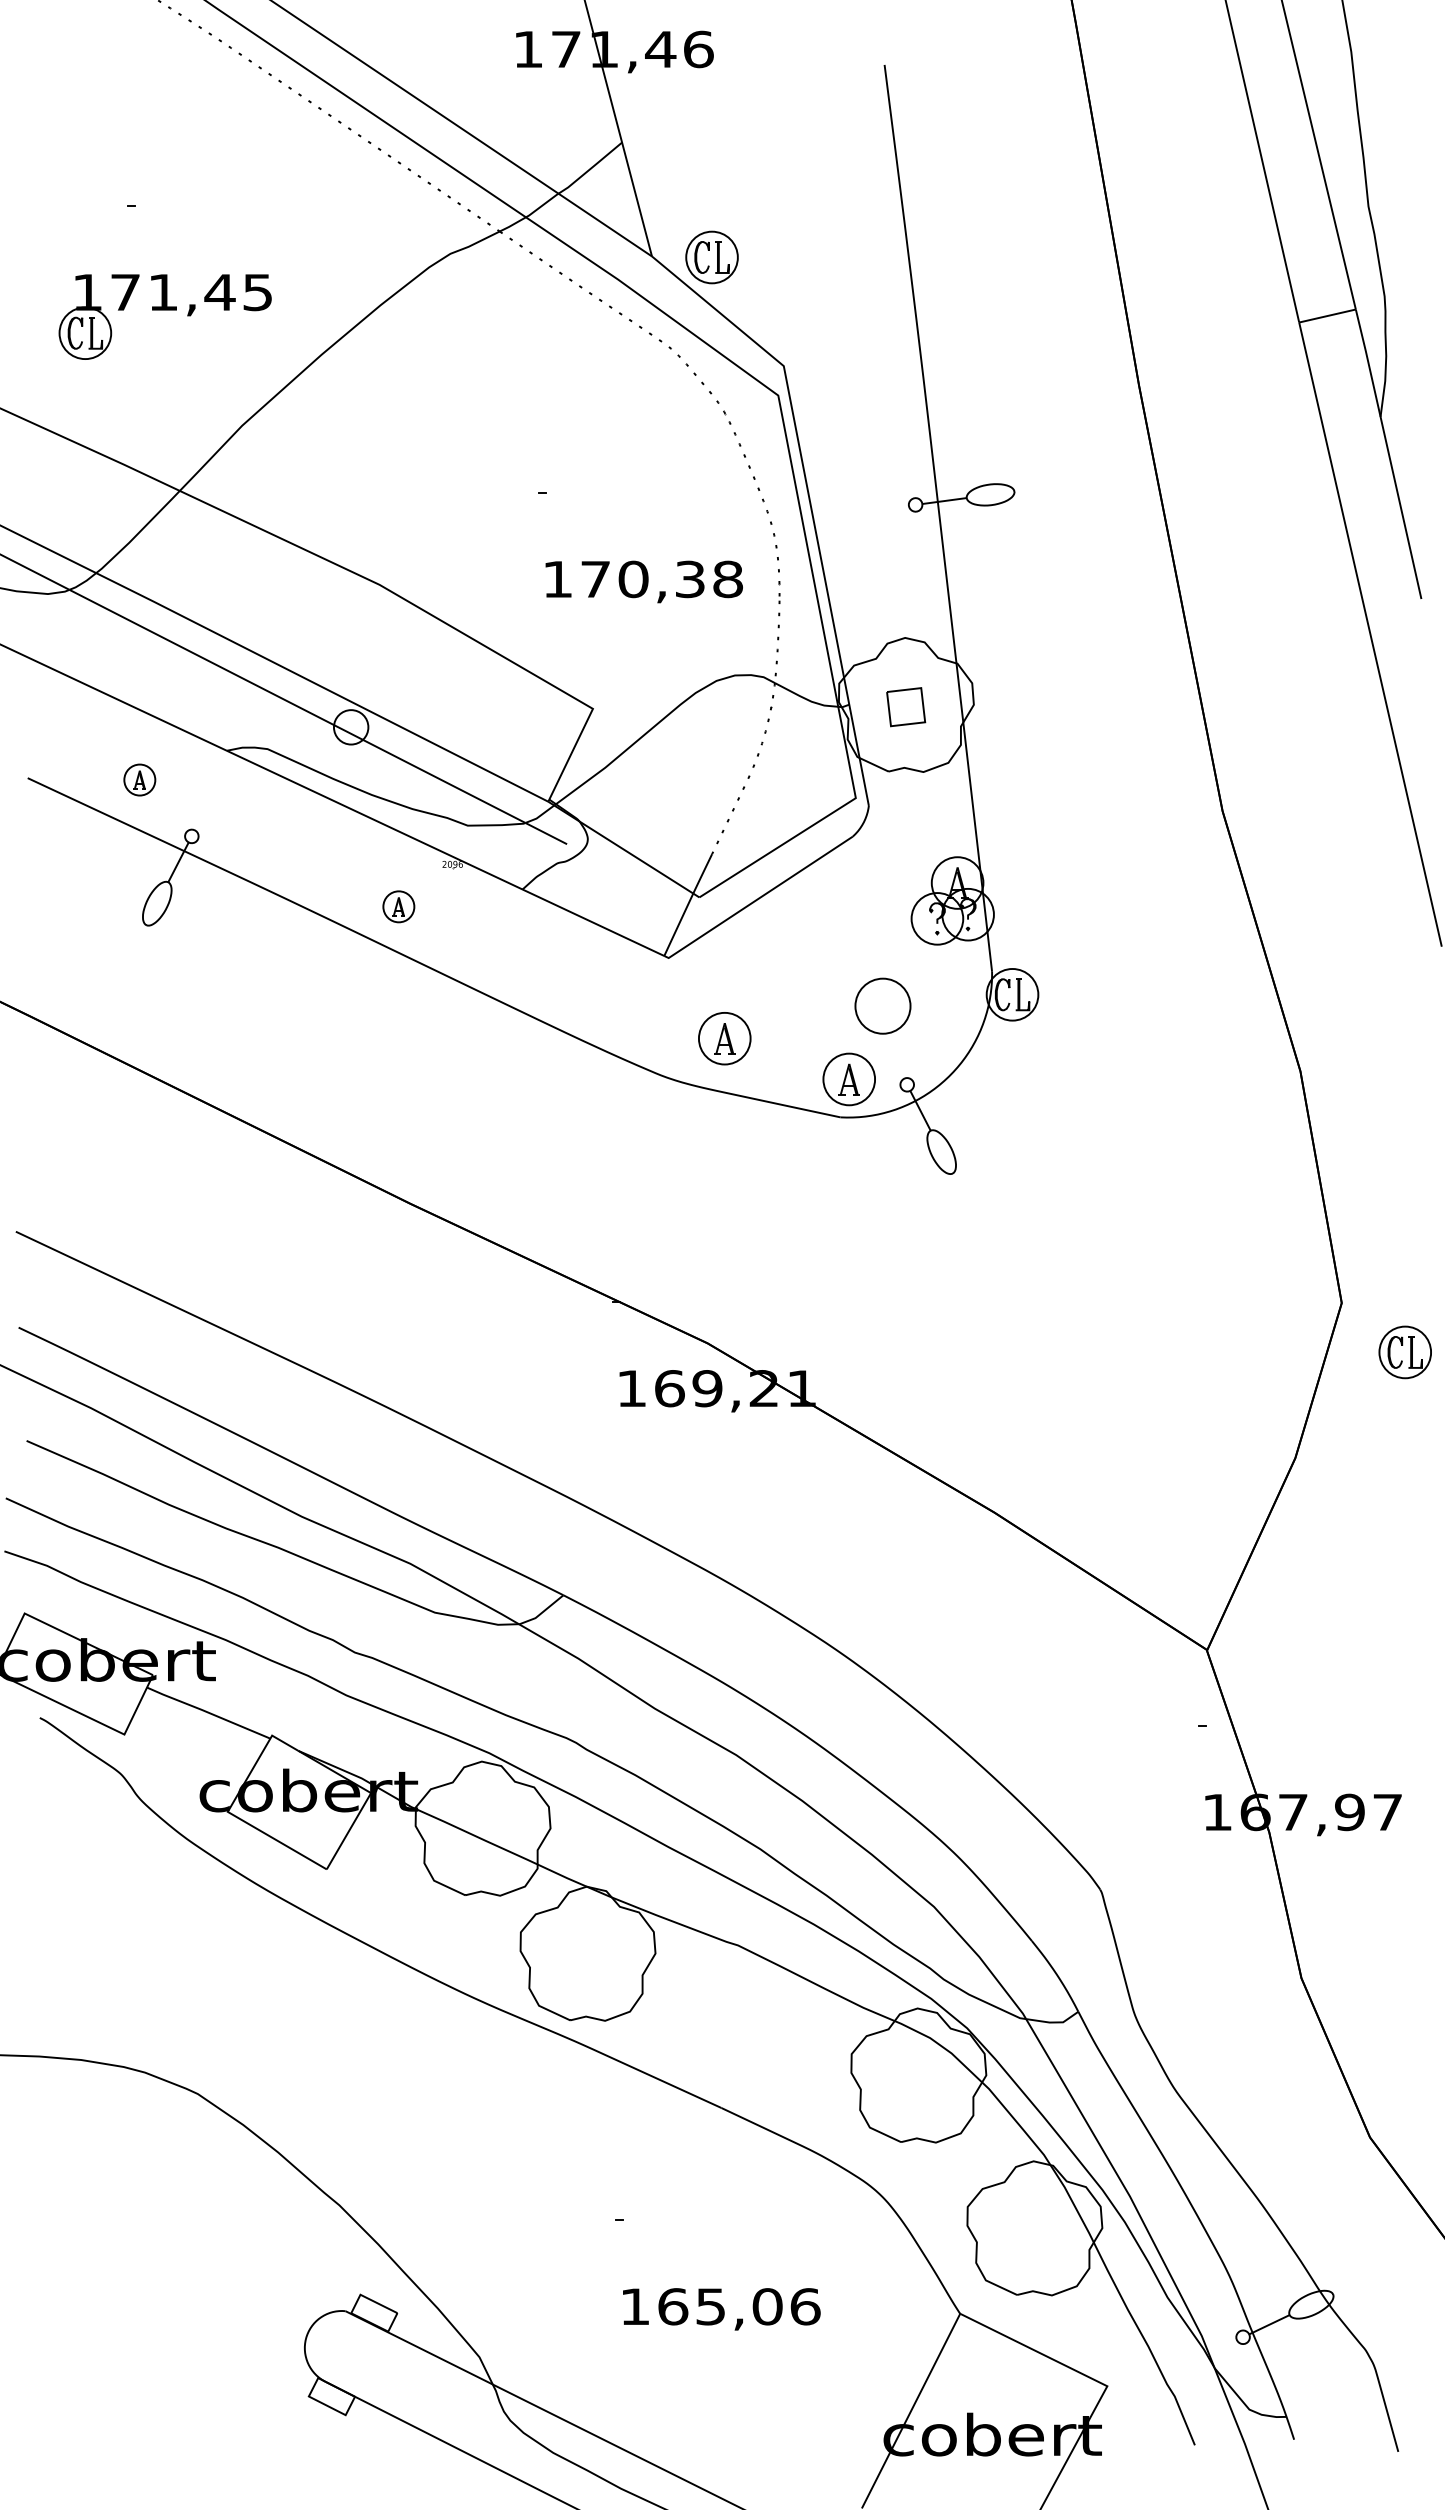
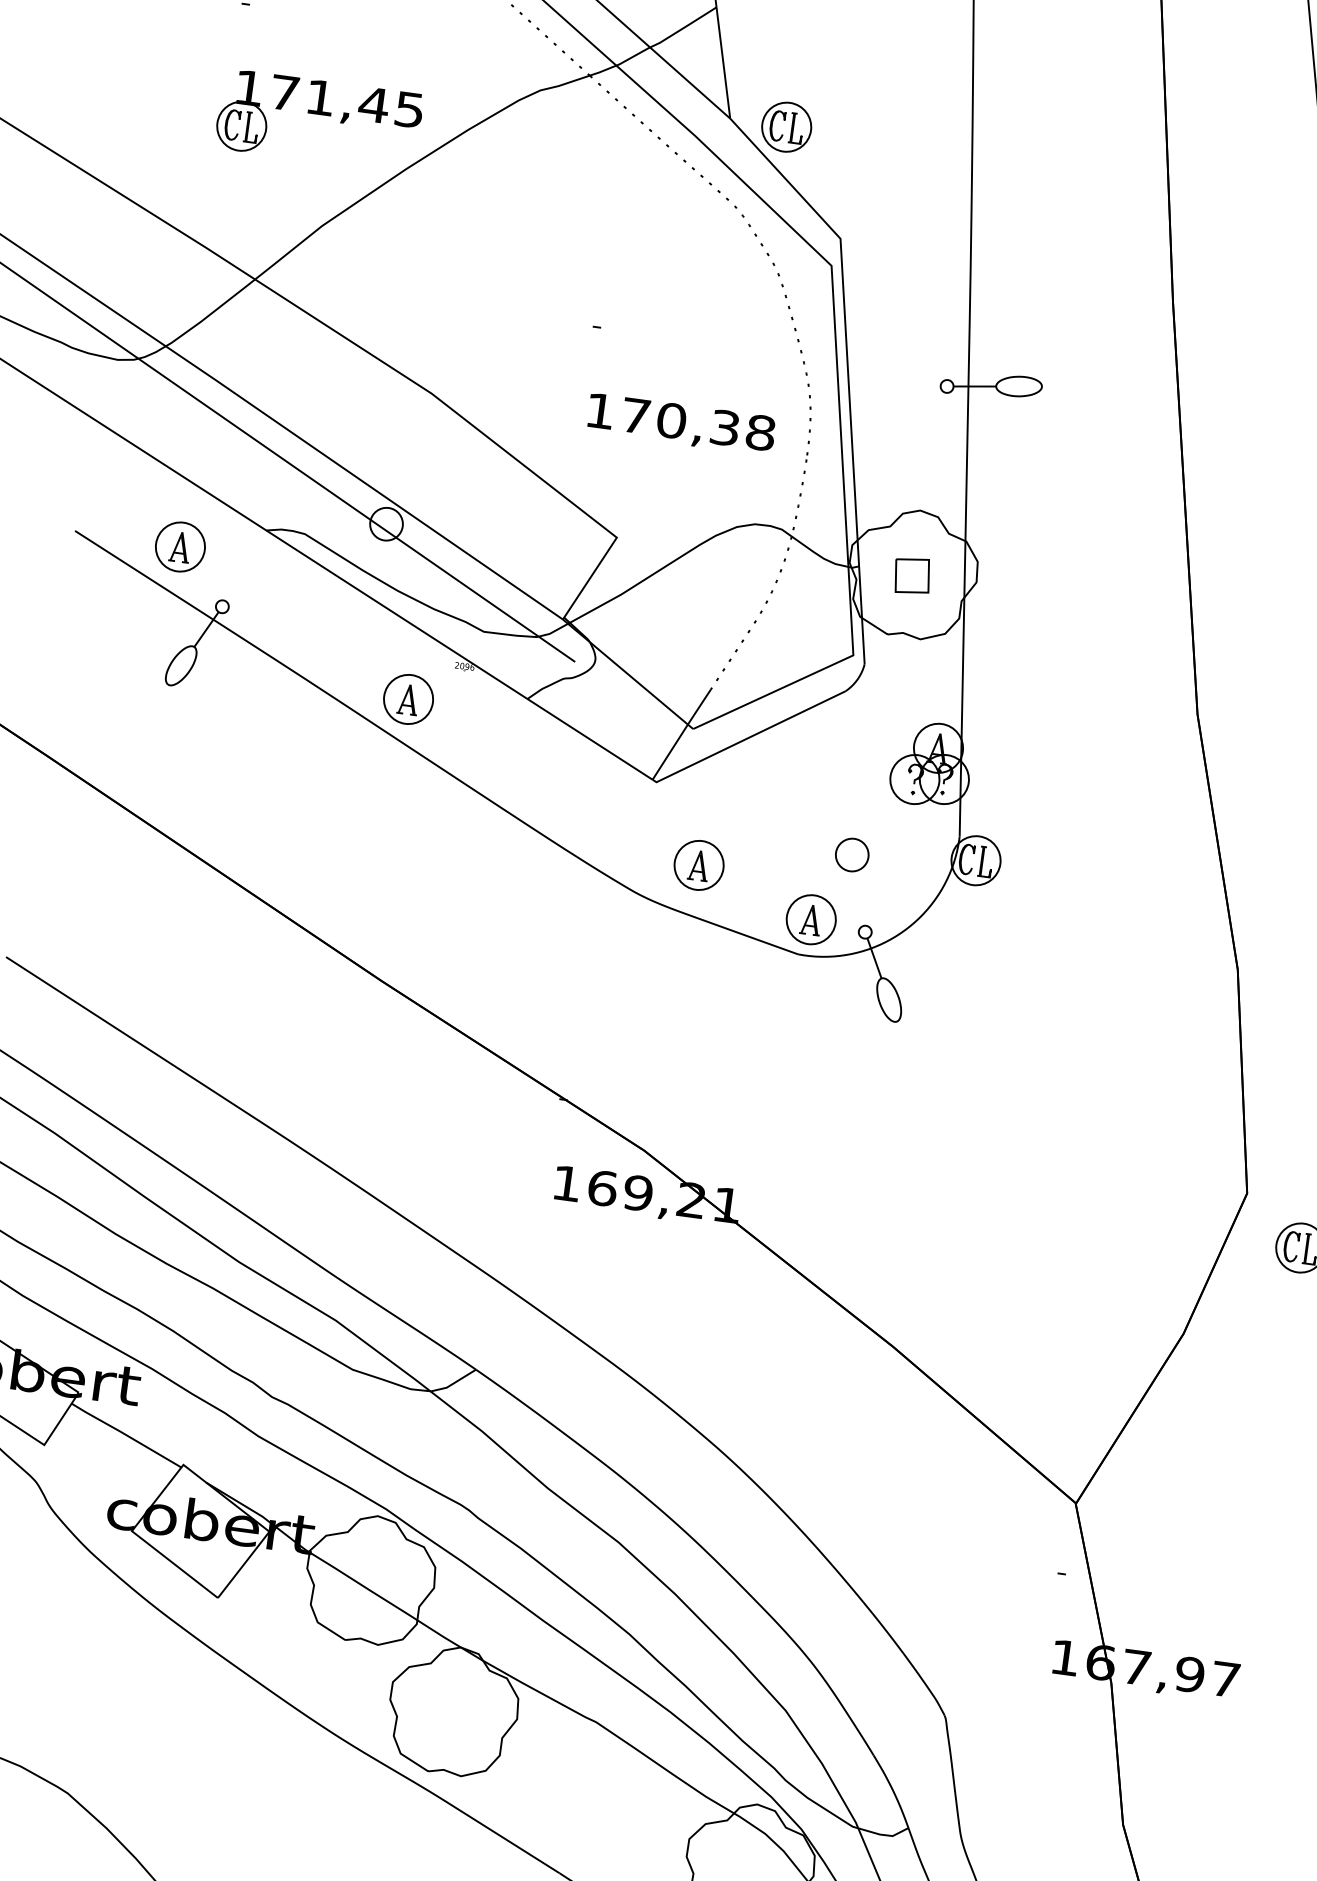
part: (164, 316) -> (318, 120), moved
part: (139, 779) -> (180, 546), size x1.67
part: (398, 906) -> (408, 699), size x1.67
part: (882, 1006) -> (851, 855), size x0.62

